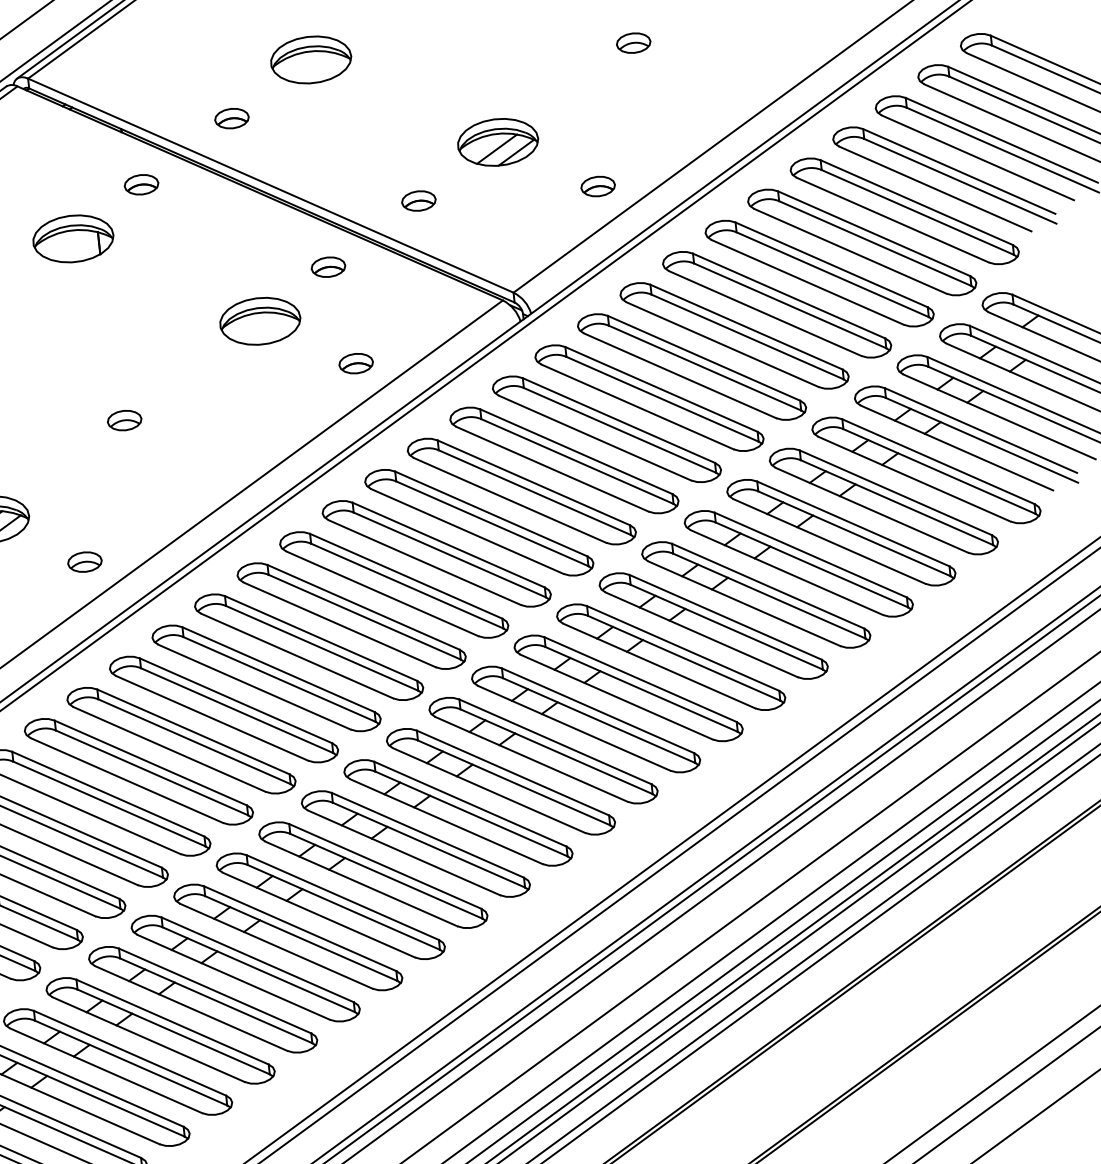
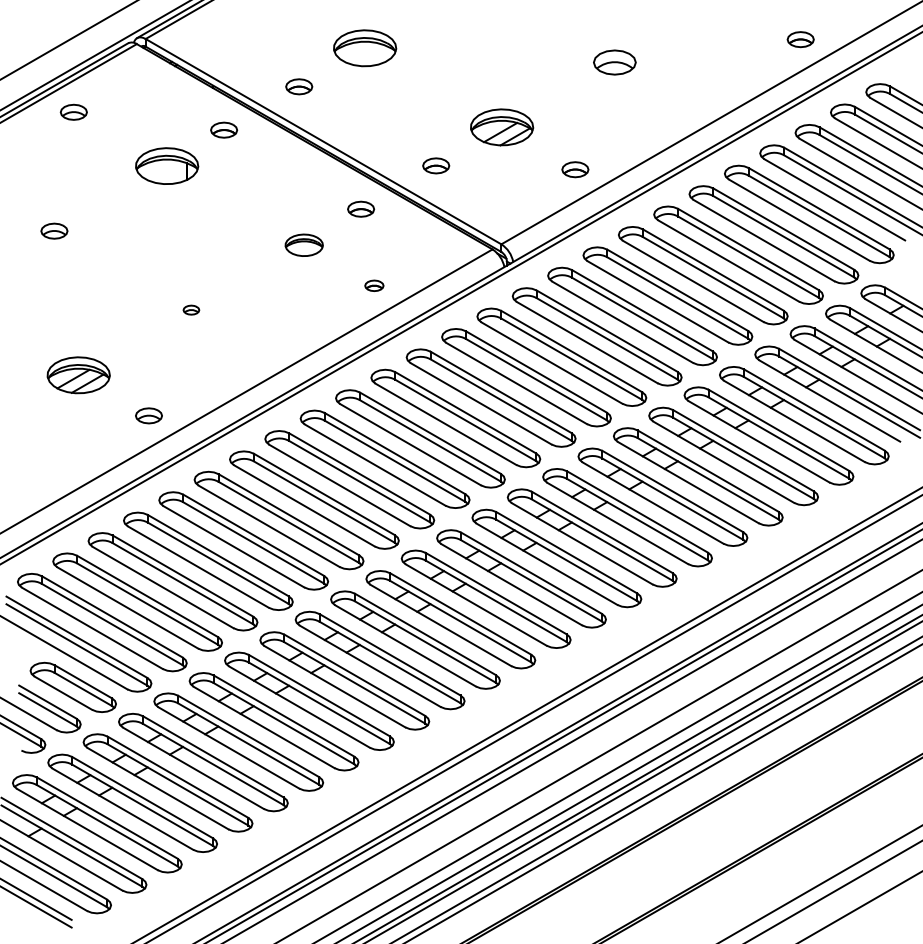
part: (633, 42) -> (614, 61), size x1.6
part: (260, 321) -> (304, 245), size x0.6
part: (356, 363) -> (374, 285), size x0.7
part: (124, 419) -> (191, 309), size x0.6

